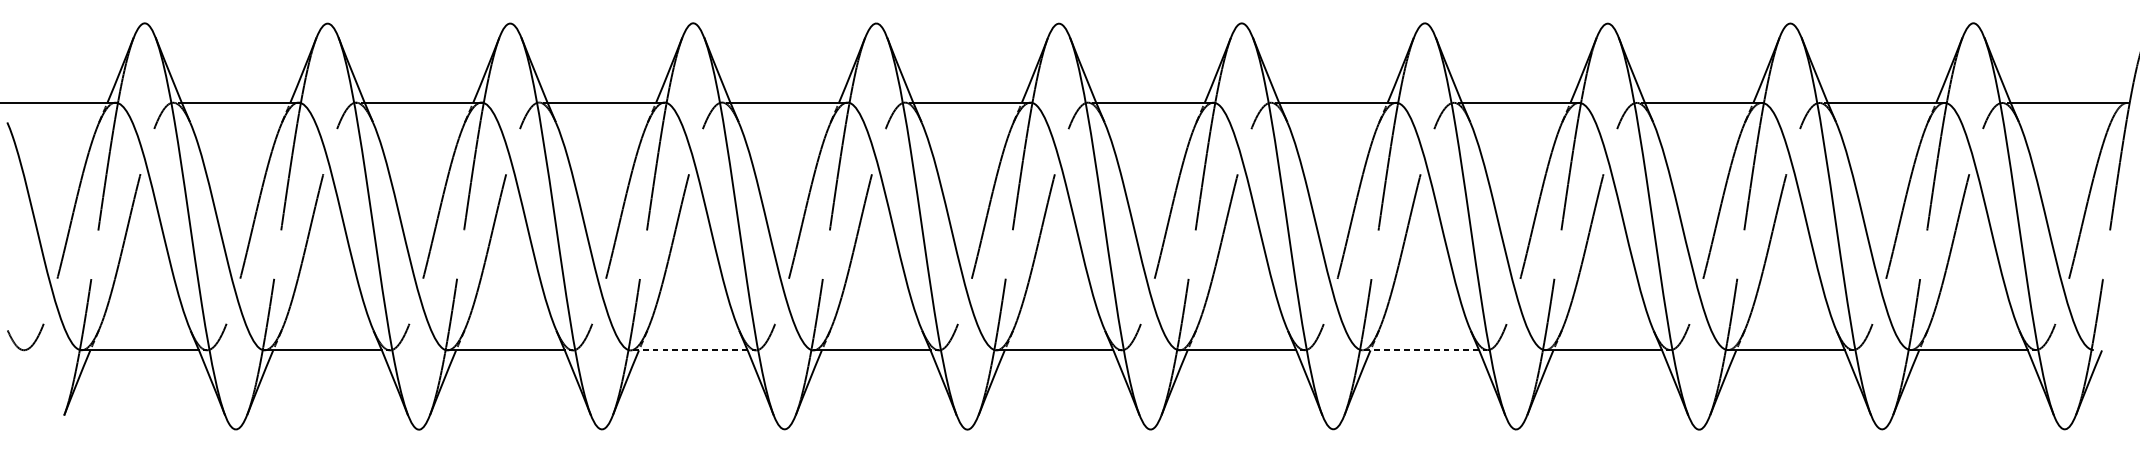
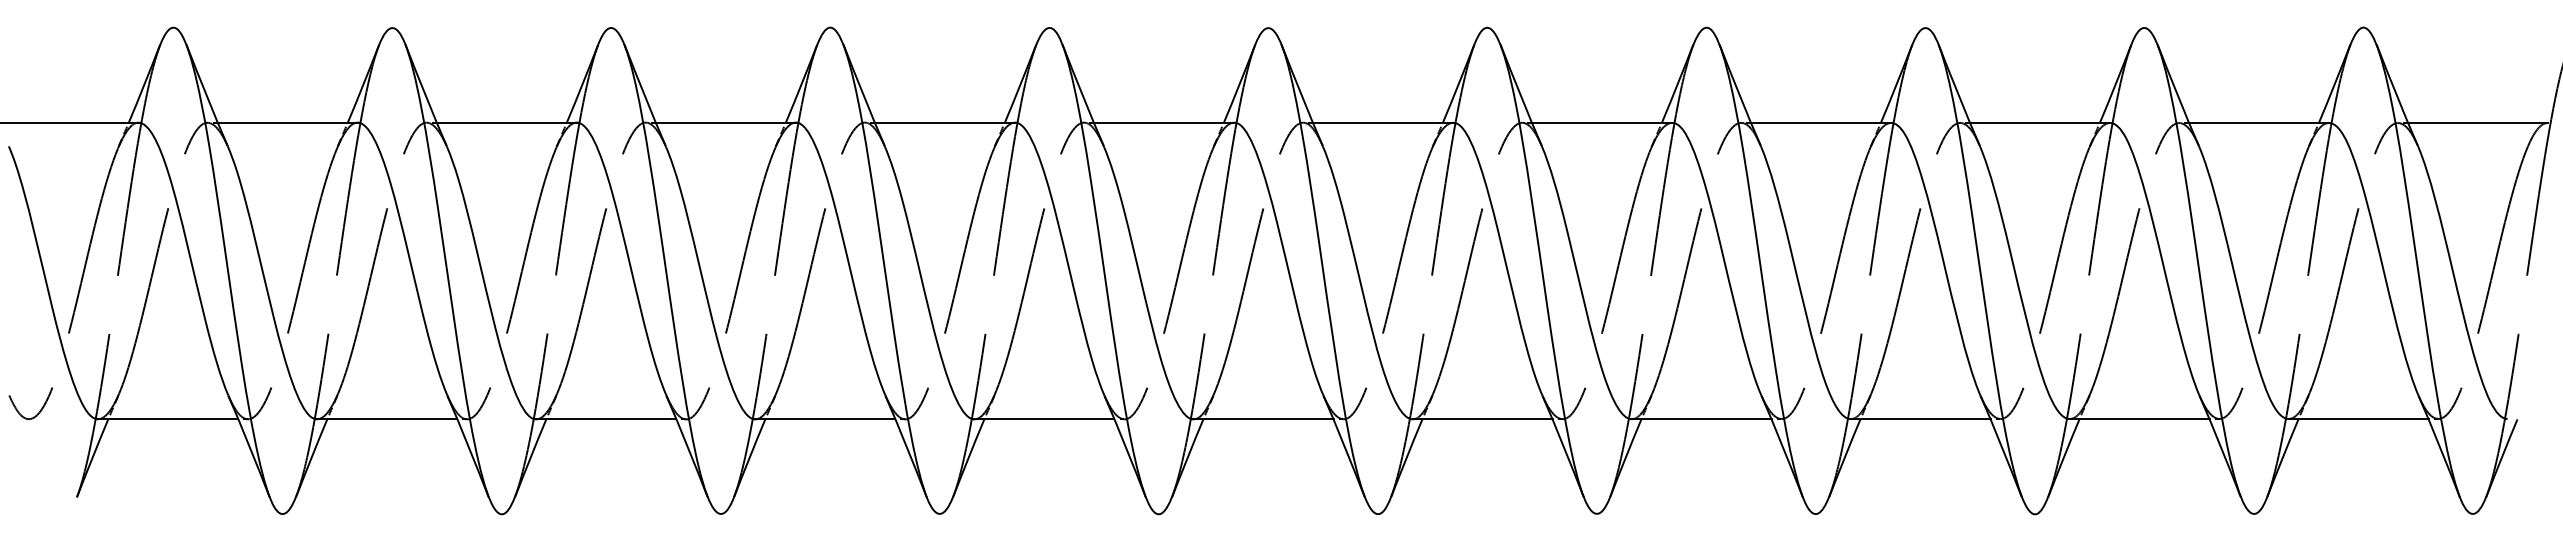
line: (688, 350) -> (824, 419), dashed -> solid
line: (1420, 350) -> (1701, 419), dashed -> solid

